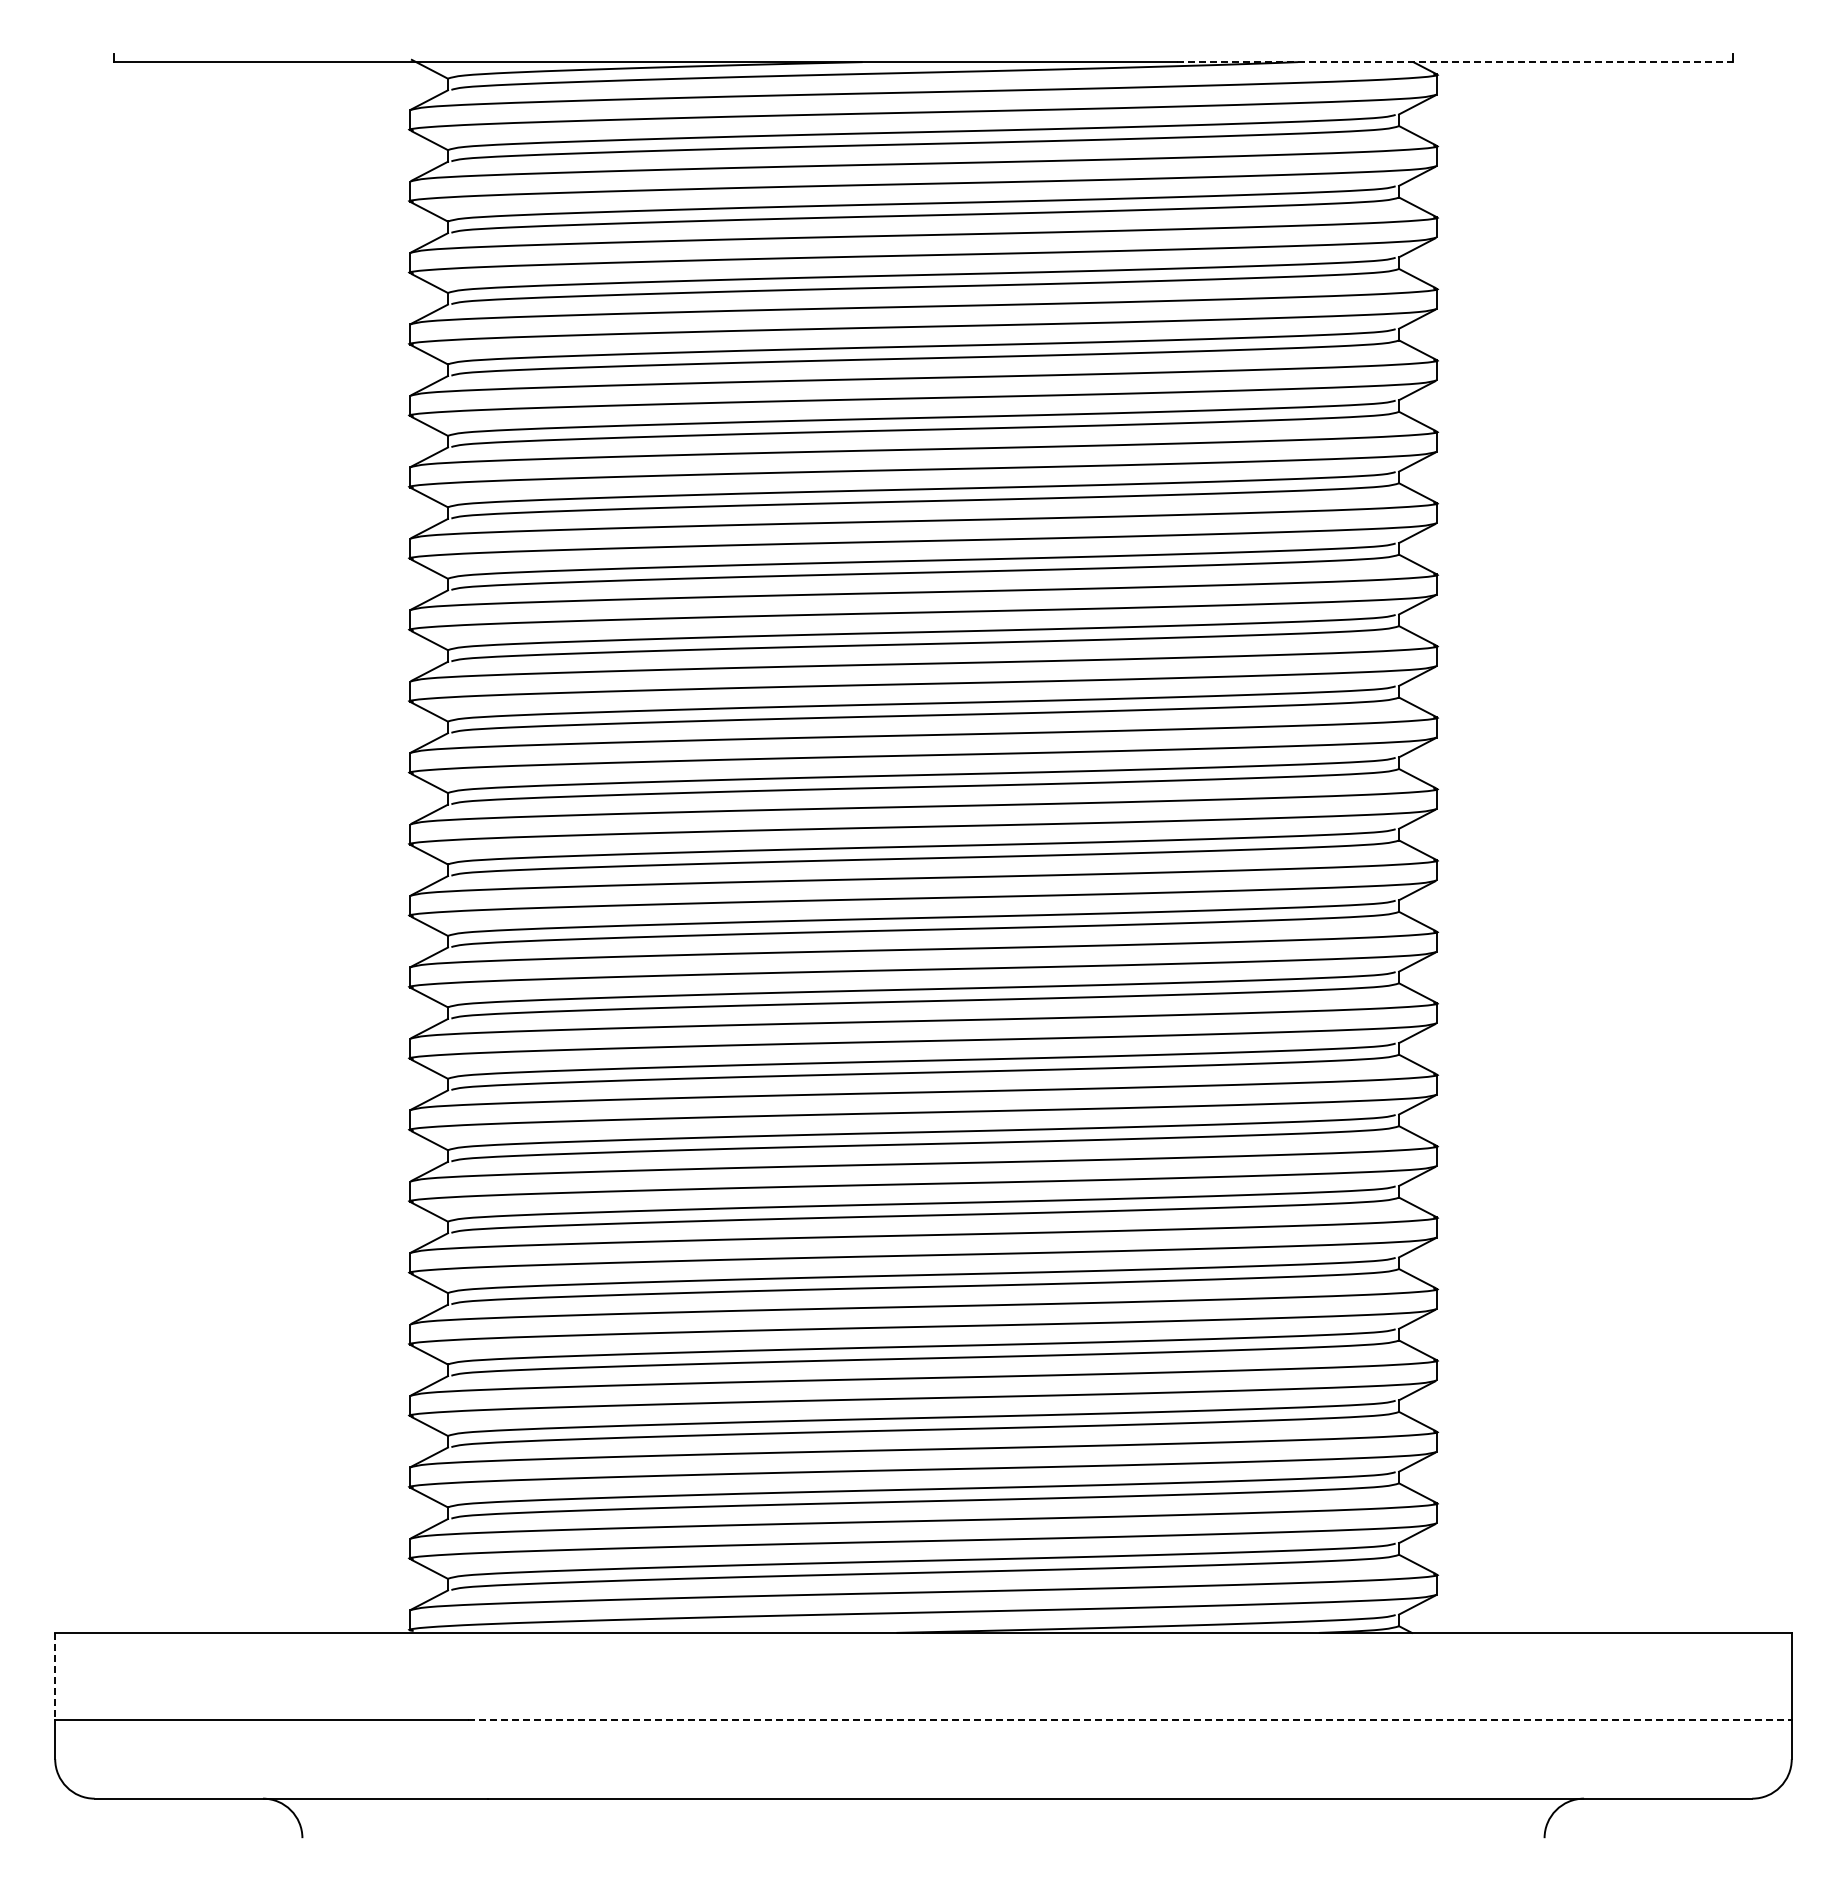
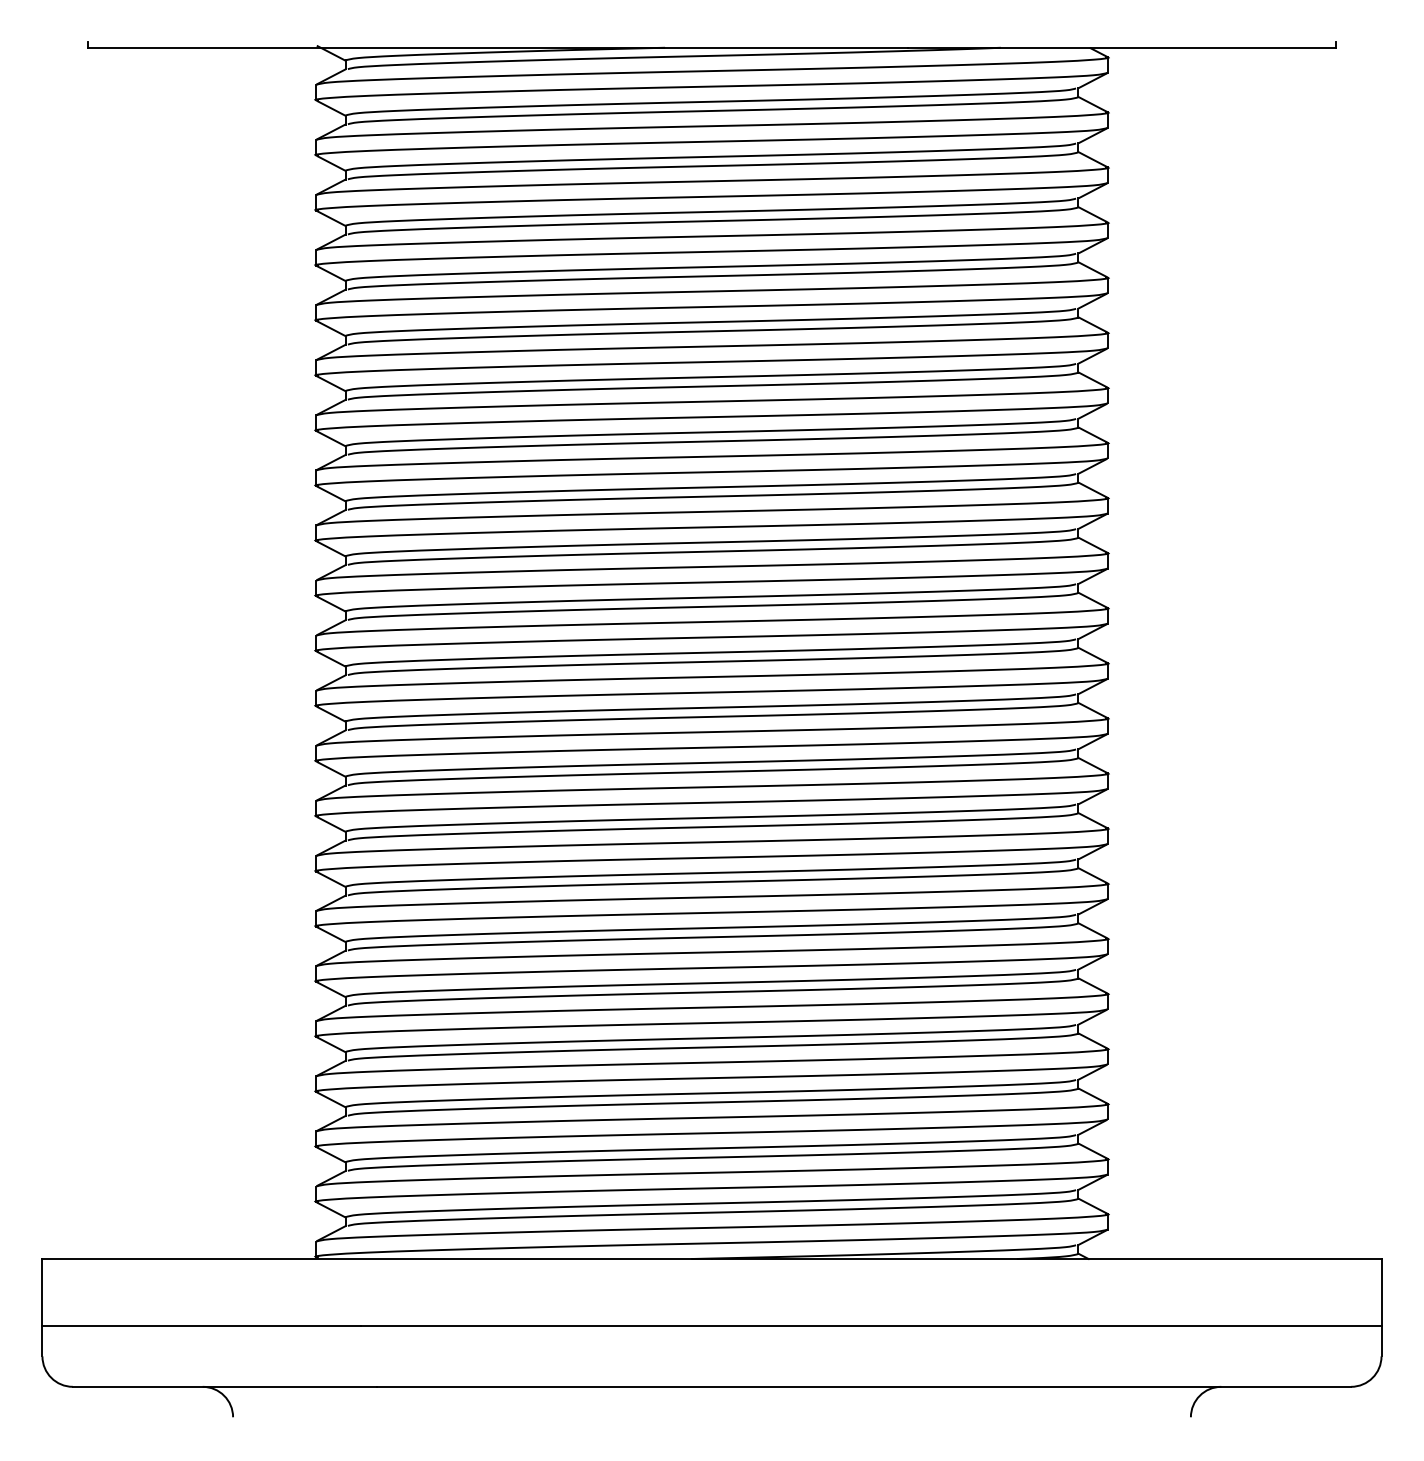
line: (1455, 62) -> (1122, 48), dashed -> solid
line: (55, 1676) -> (42, 1292), dashed -> solid
line: (1130, 1719) -> (871, 1325), dashed -> solid

